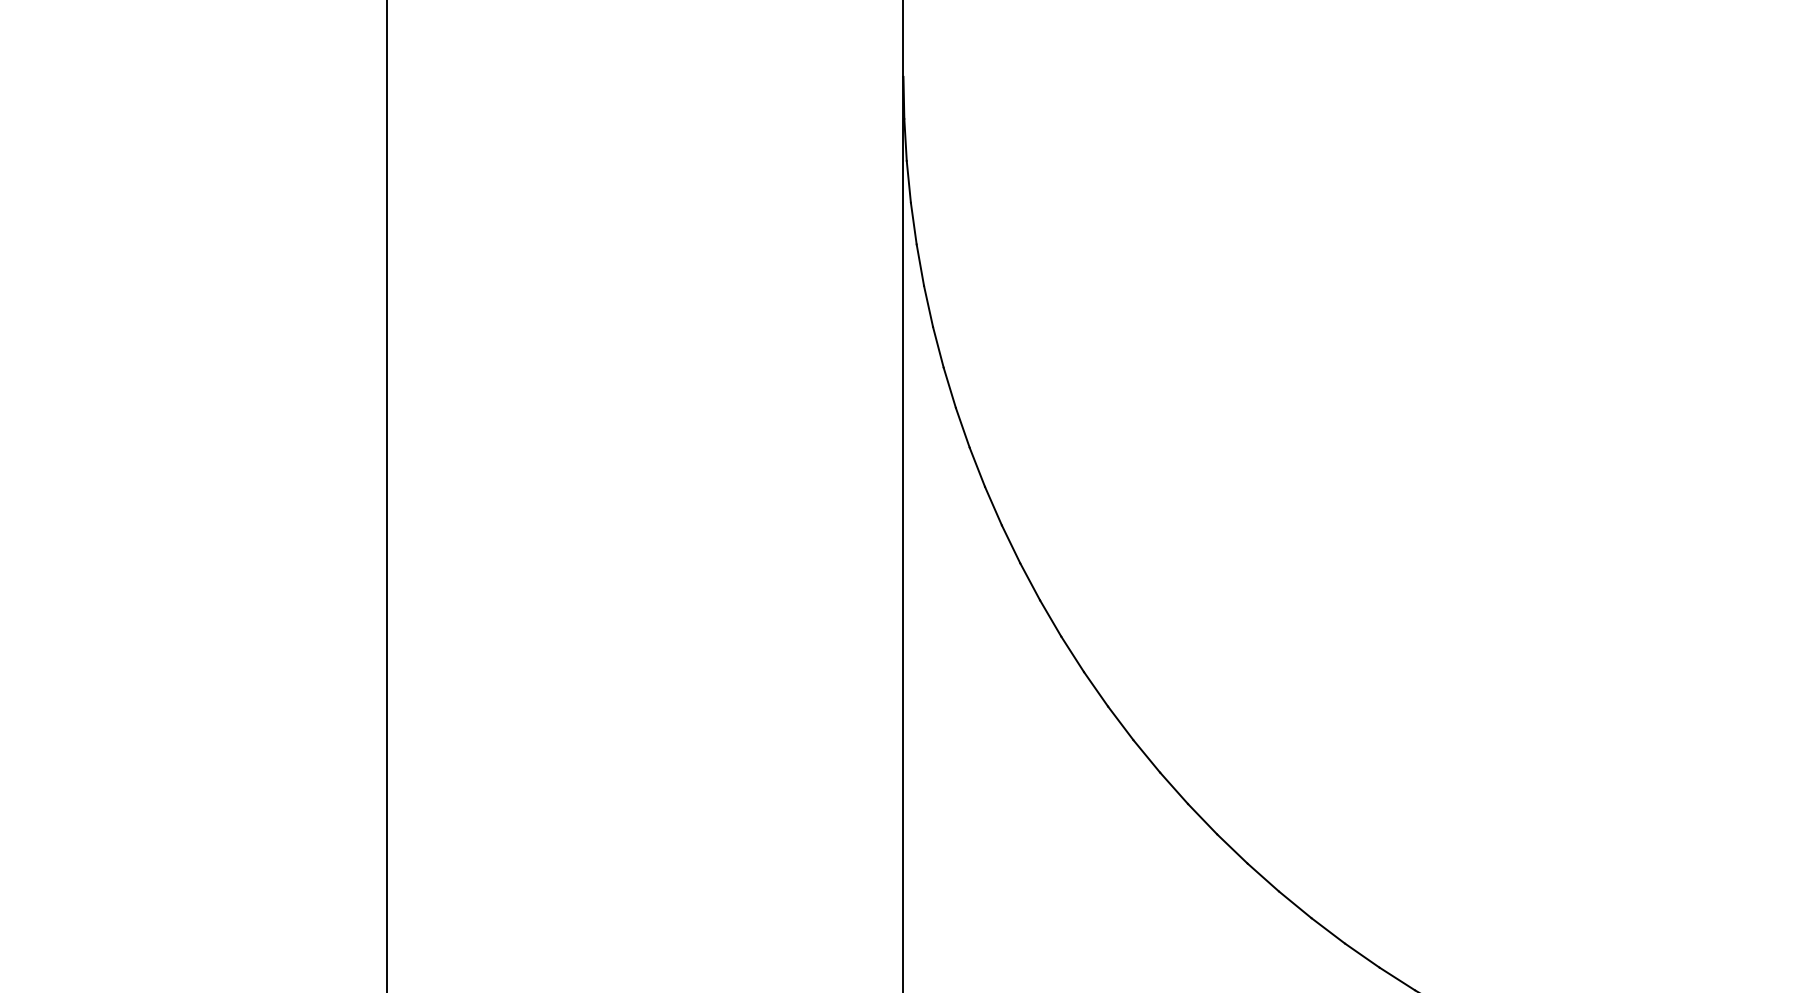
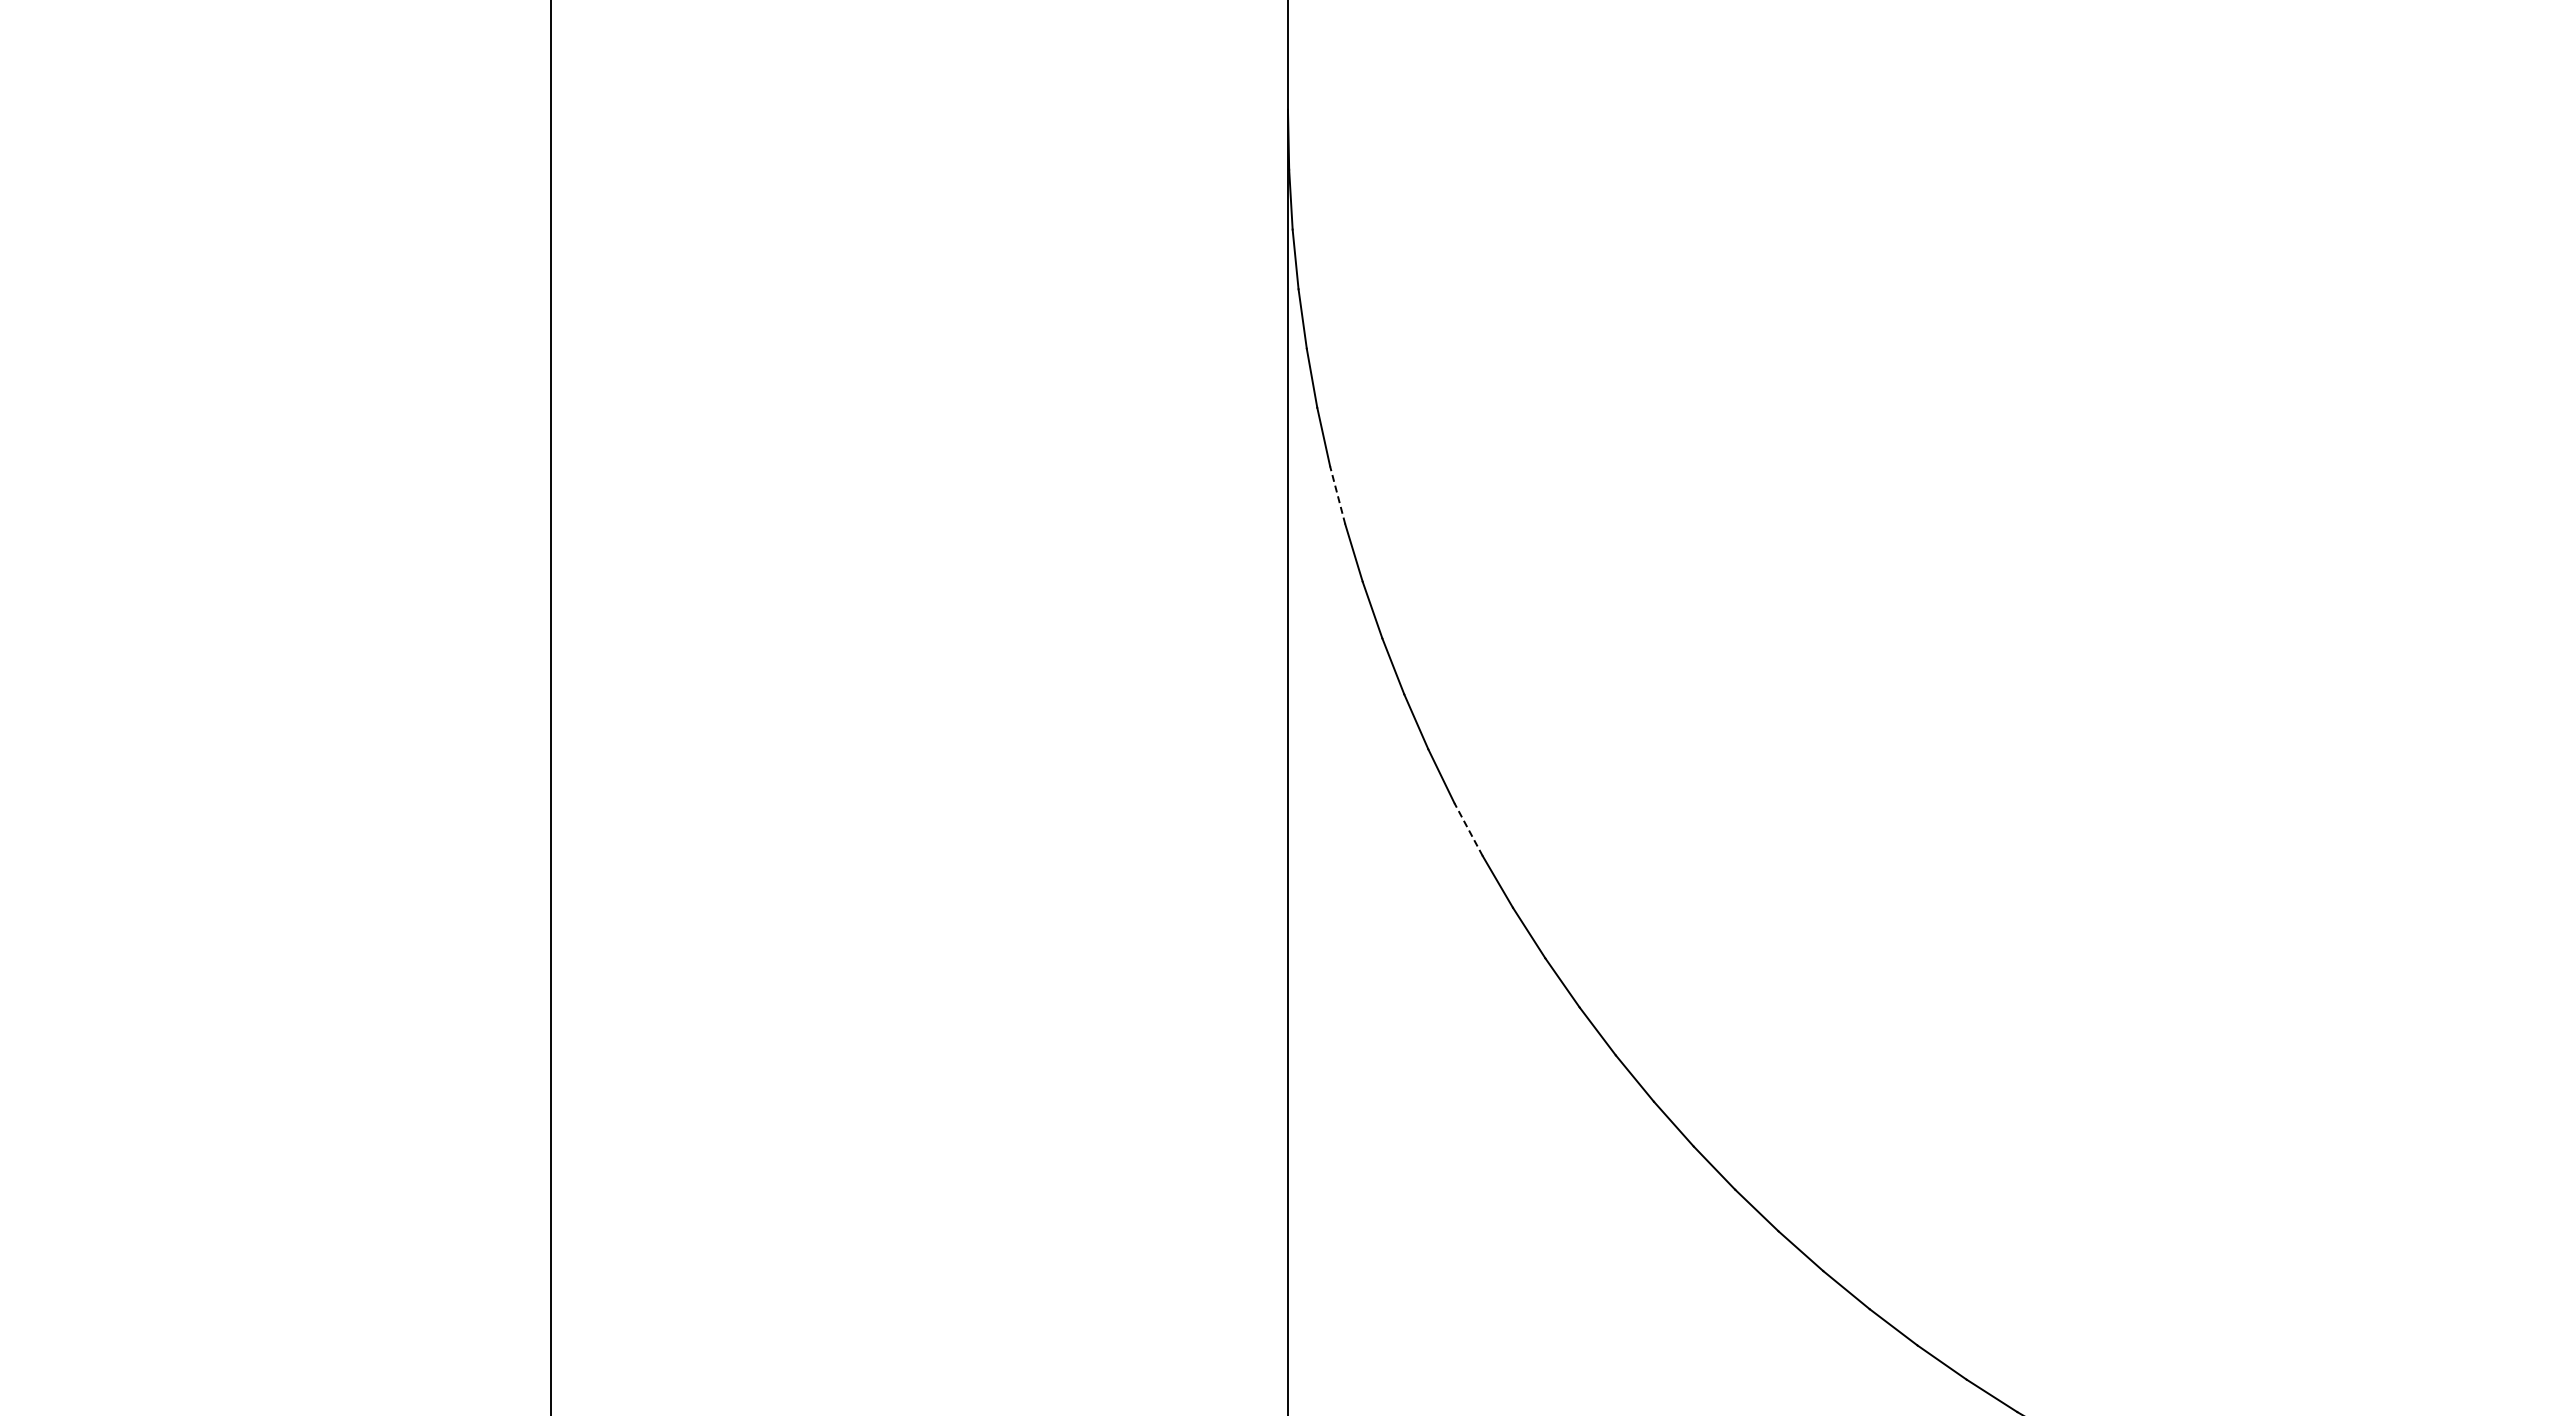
line: (938, 347) -> (1337, 495), solid -> dashed
line: (1030, 581) -> (1468, 829), solid -> dashed

